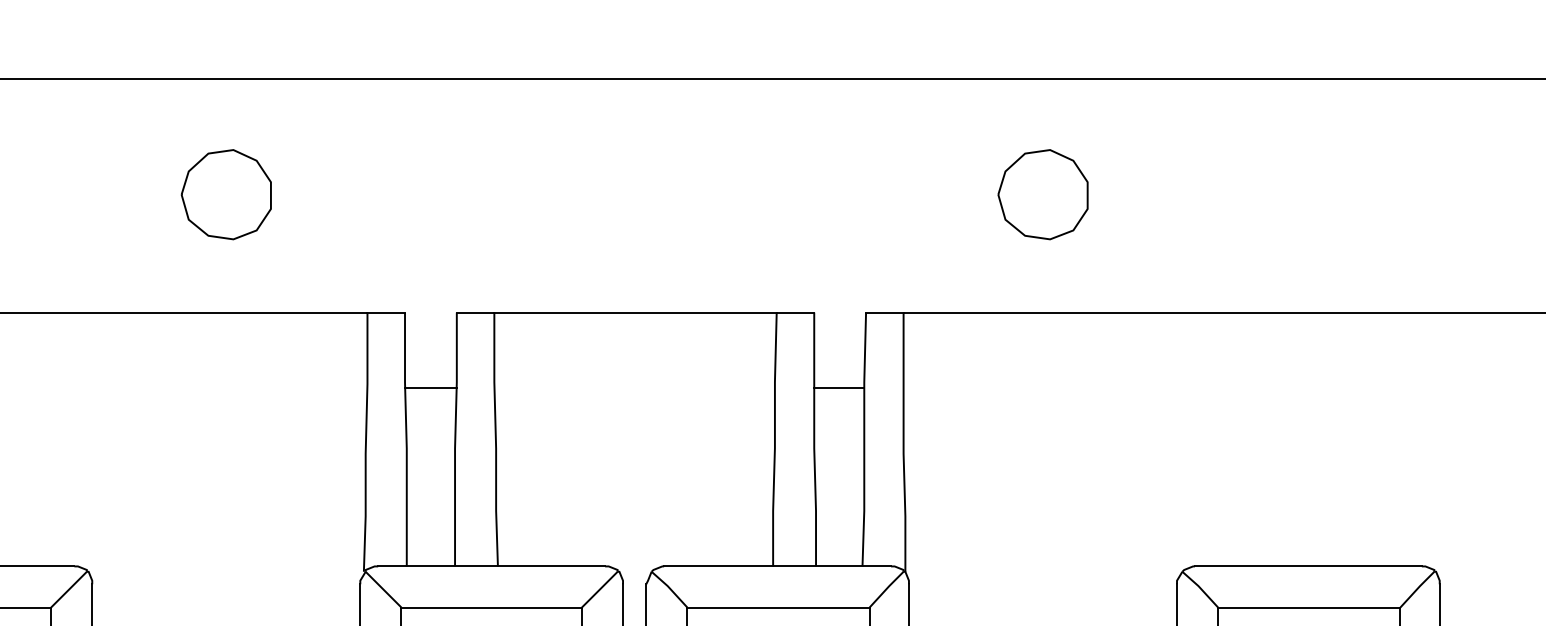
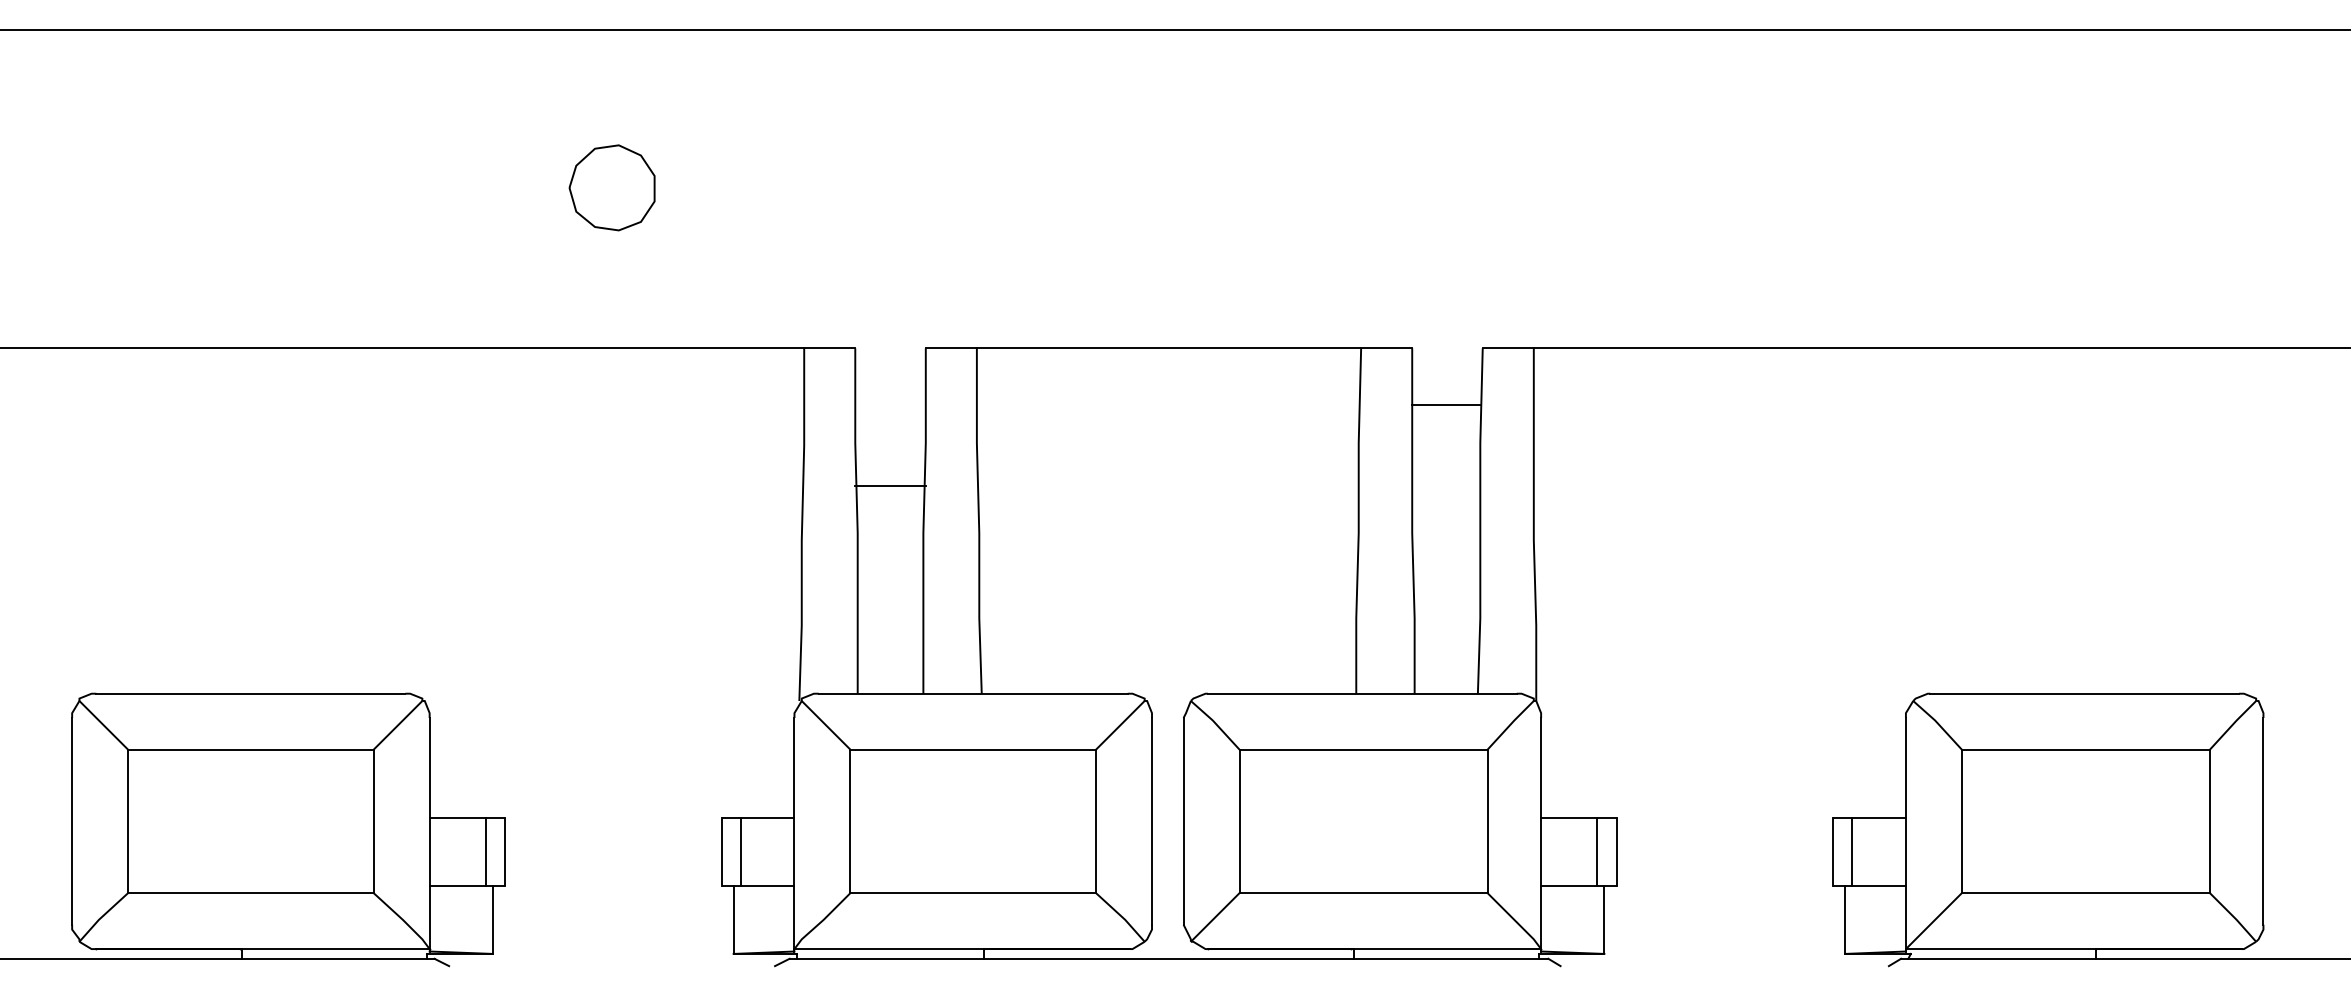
part: (225, 194) -> (611, 187), size x0.7
part: (1042, 194) -> (1723, 187), removed
line: (430, 387) -> (890, 486), moved
line: (839, 387) -> (1446, 405), moved

